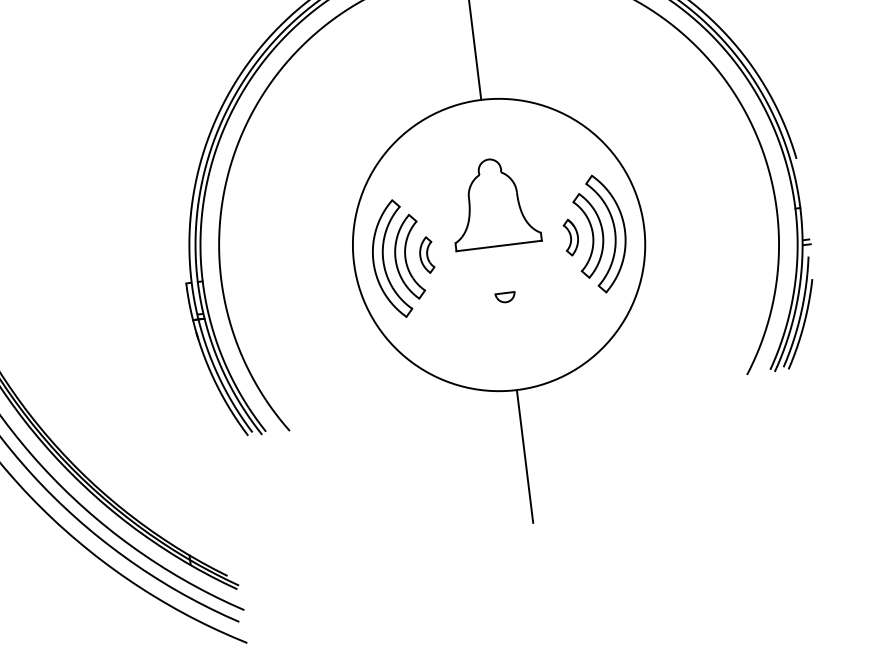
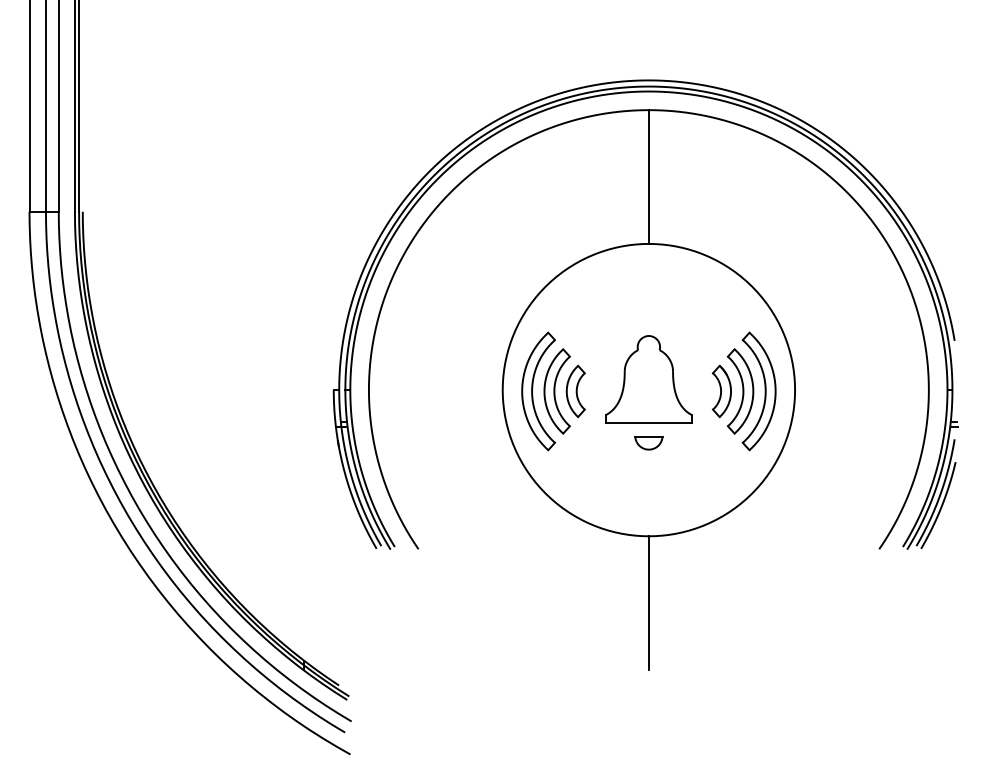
part: (493, 202) -> (648, 379), moved
part: (571, 237) -> (721, 391), size x1.43
part: (426, 255) -> (575, 391), size x1.43
part: (505, 298) -> (648, 443), size x1.43

